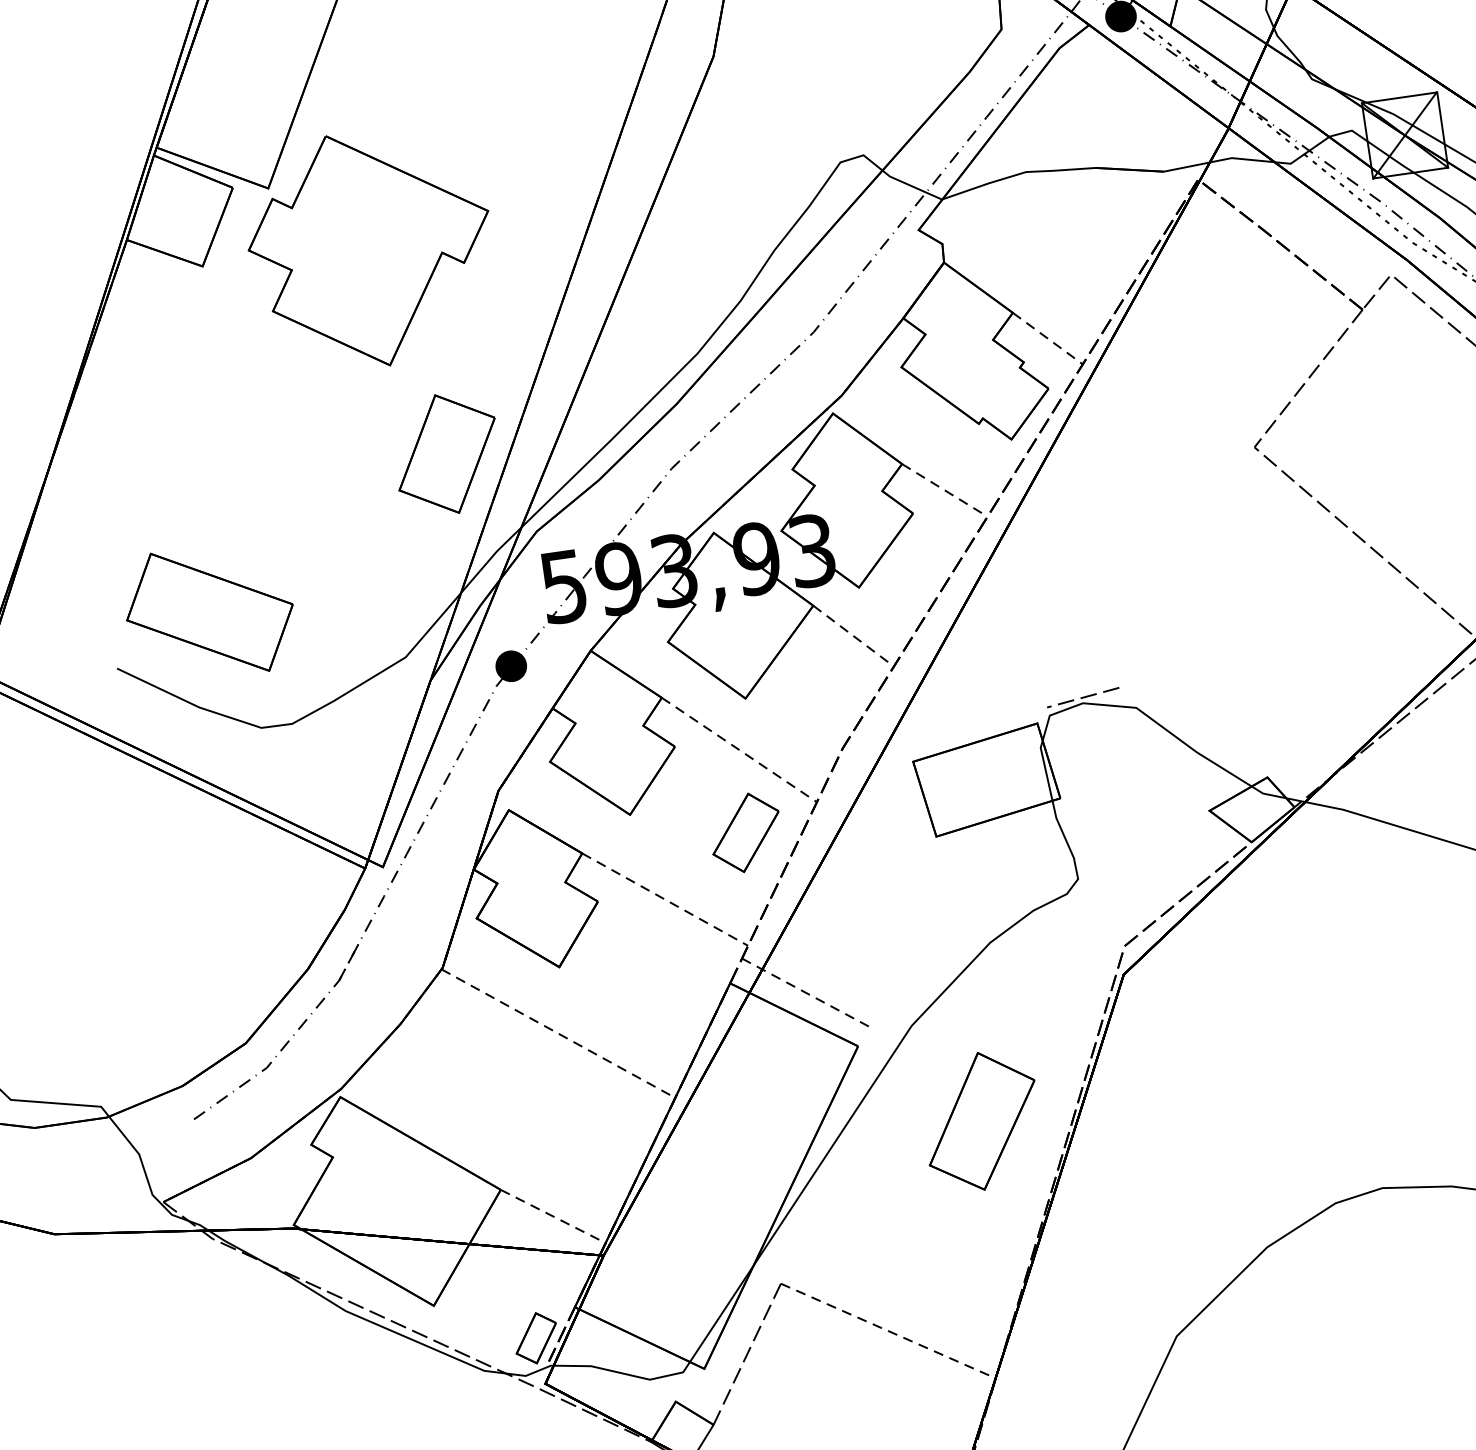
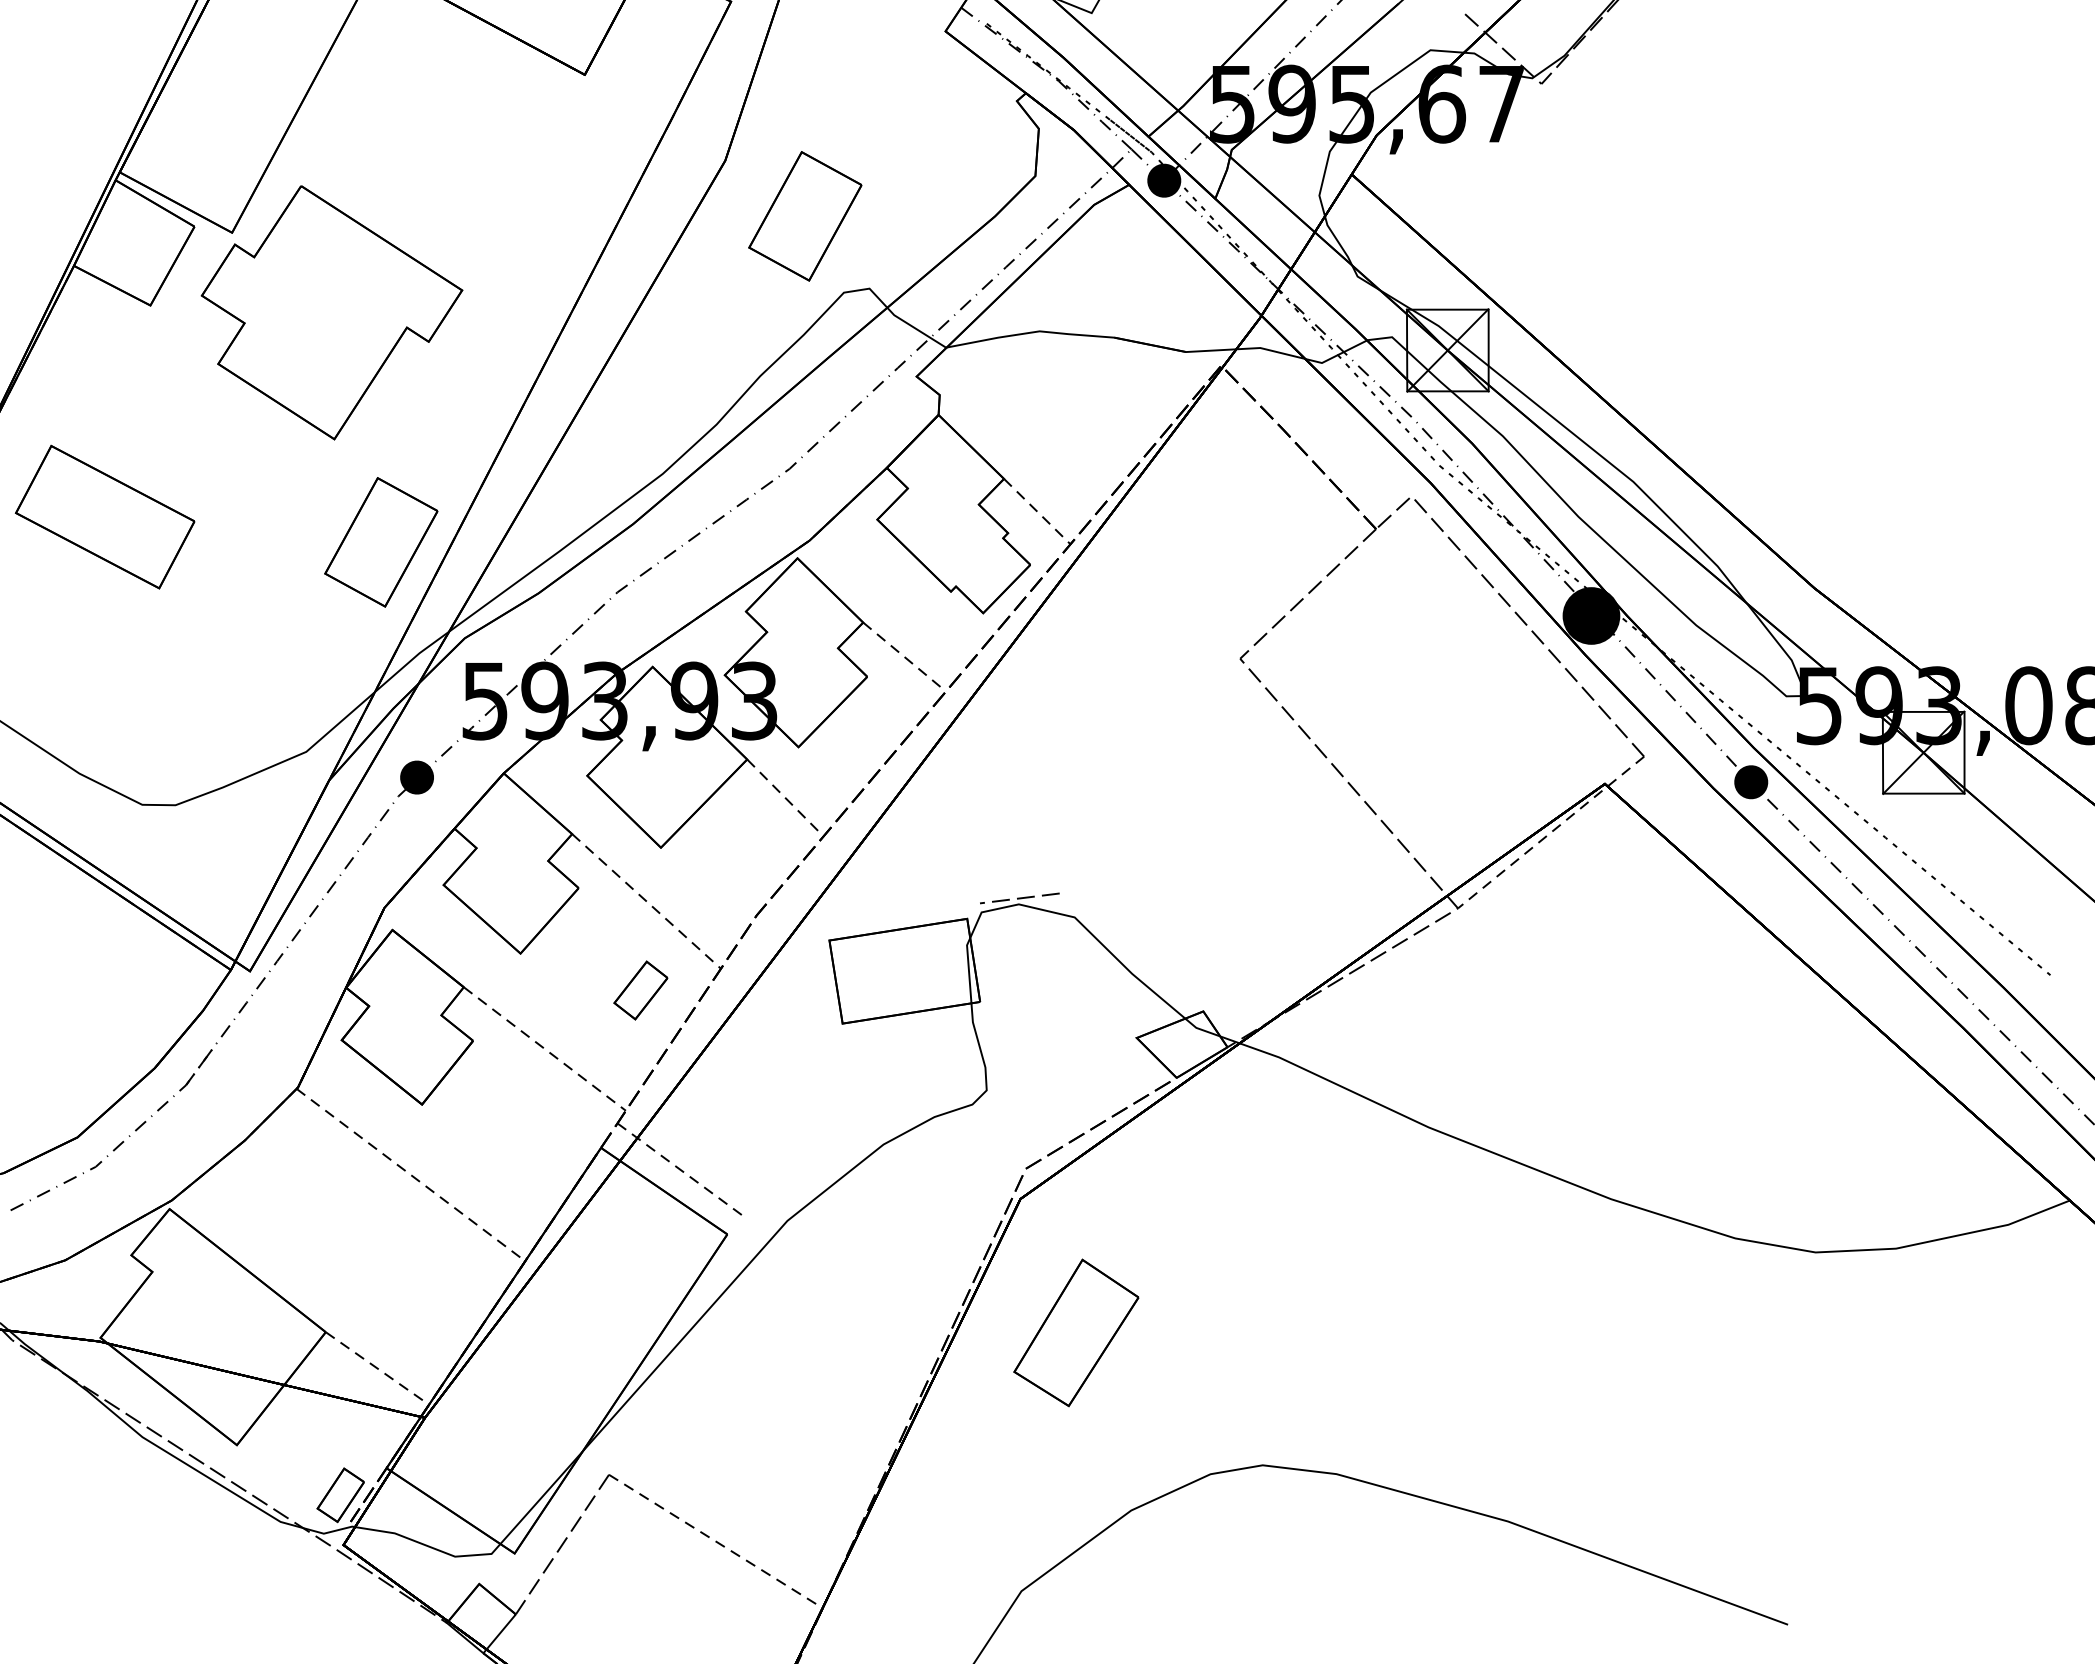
part: (794, 97) -> (805, 216), added
part: (209, 611) -> (104, 516), moved
part: (745, 832) -> (640, 990), size x0.7
part: (981, 1120) -> (1076, 1332), moved

